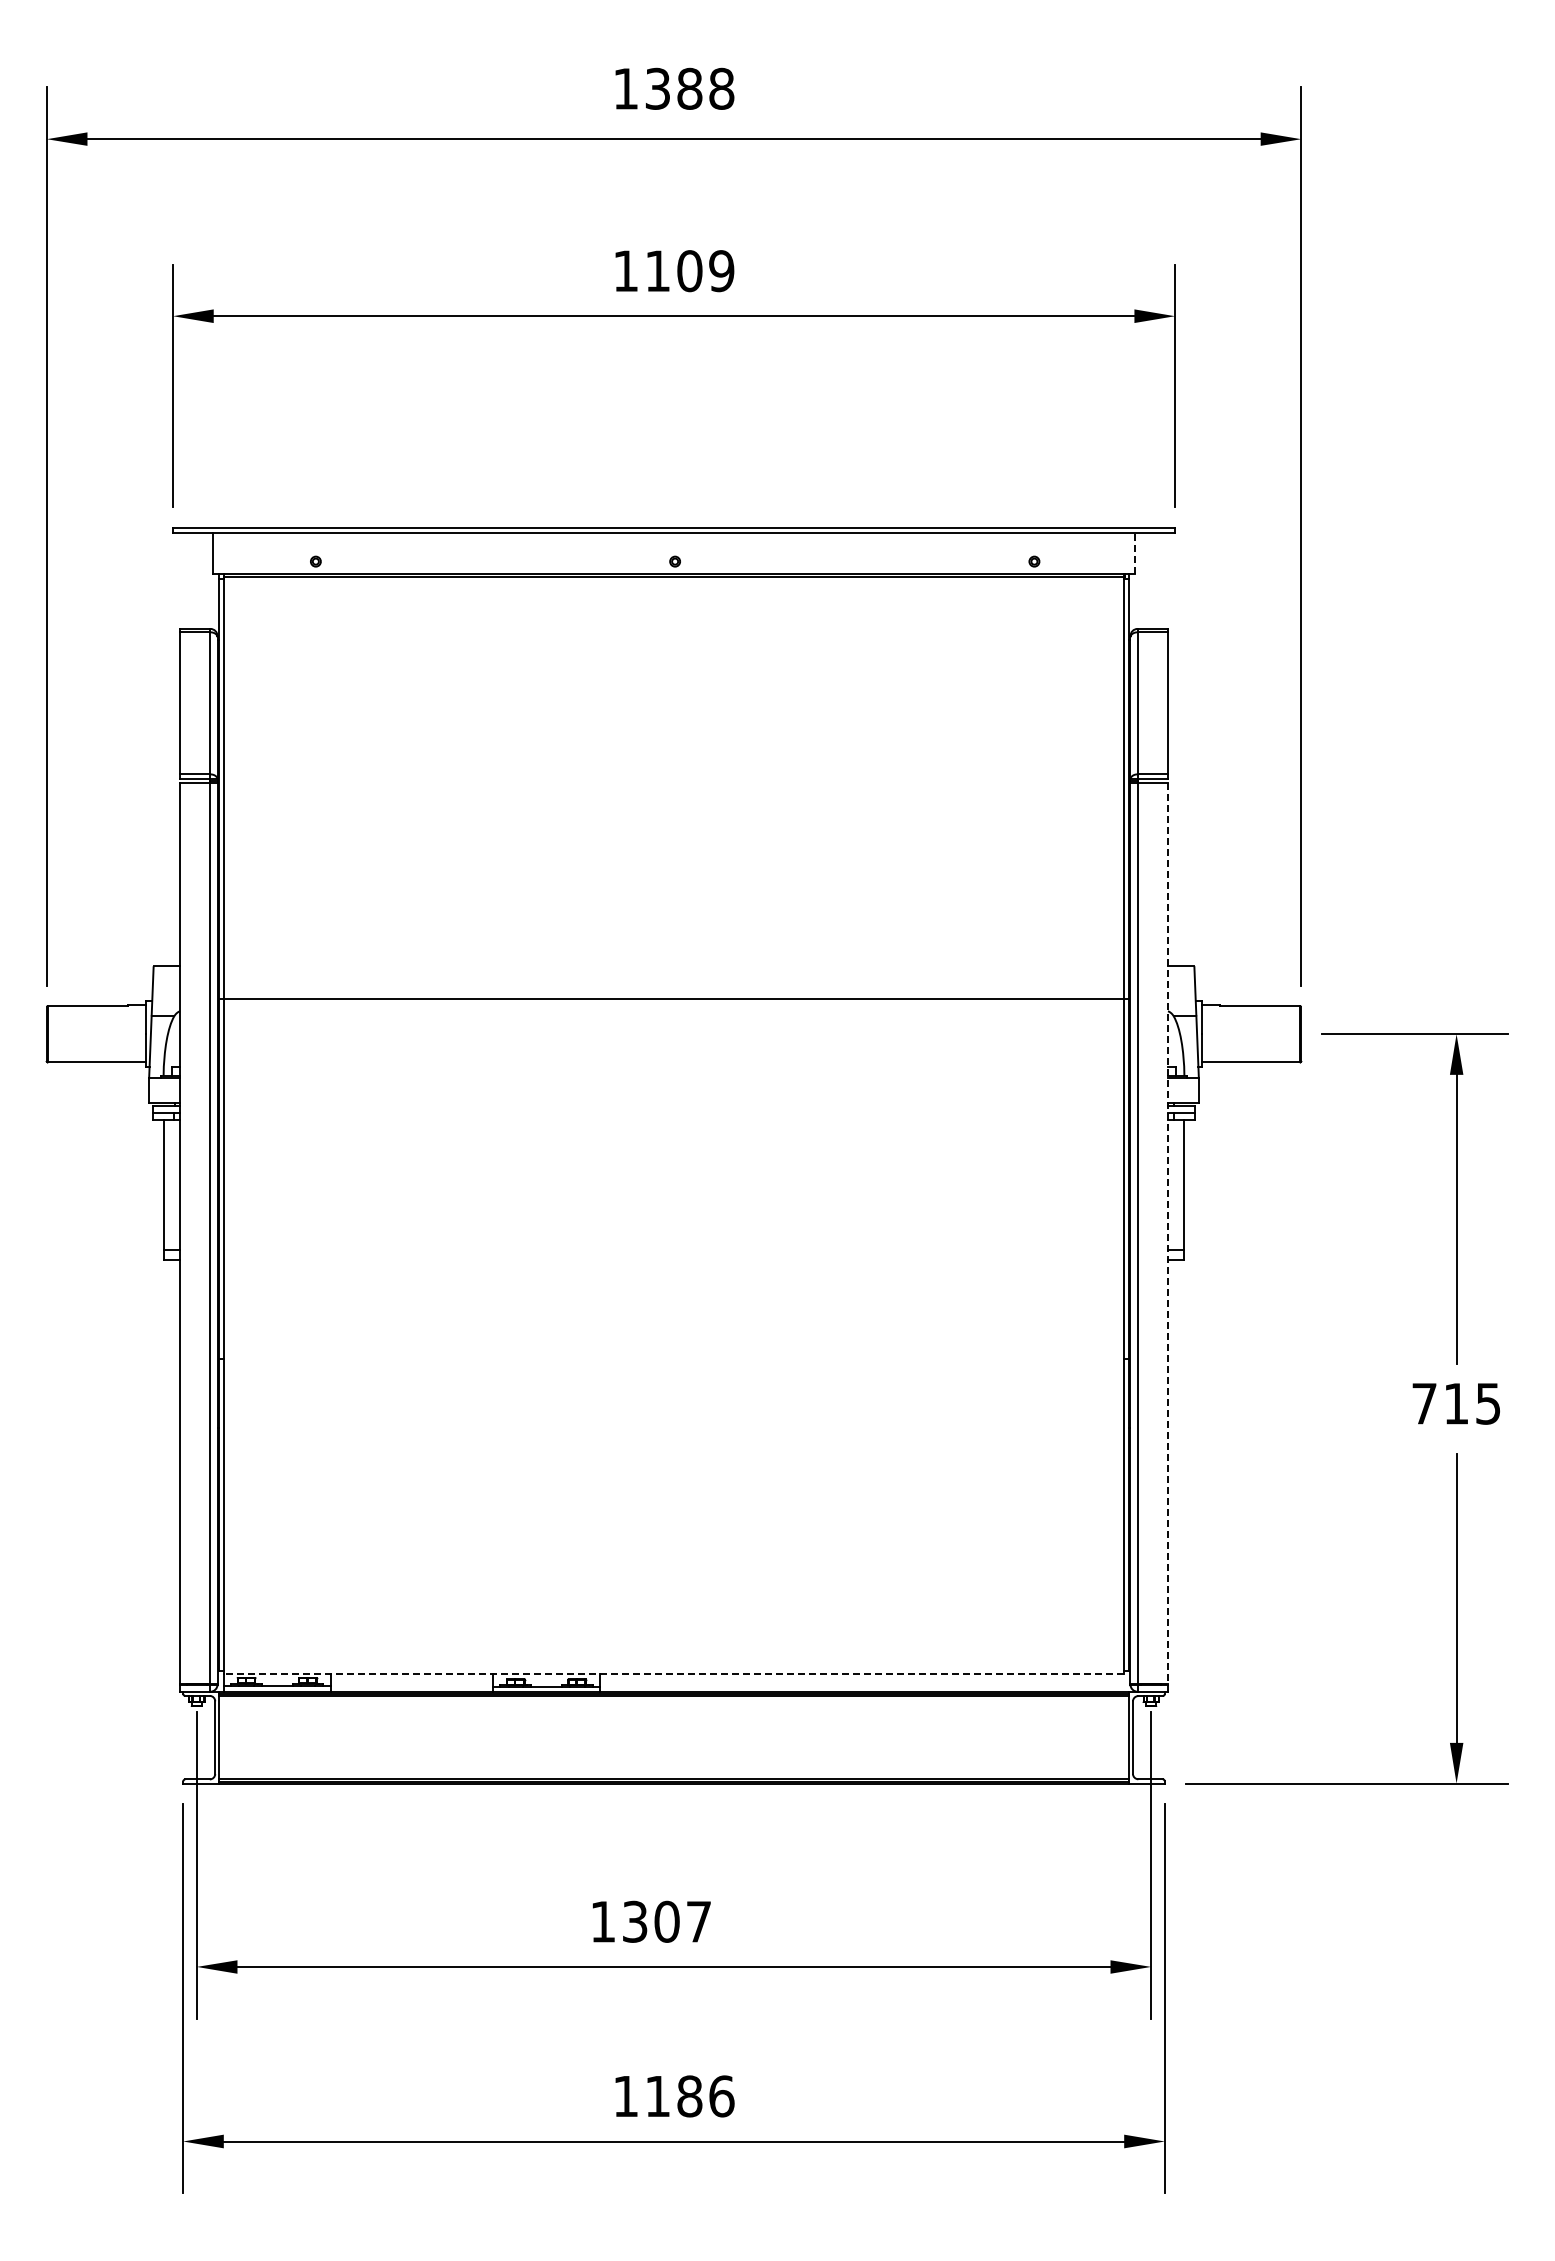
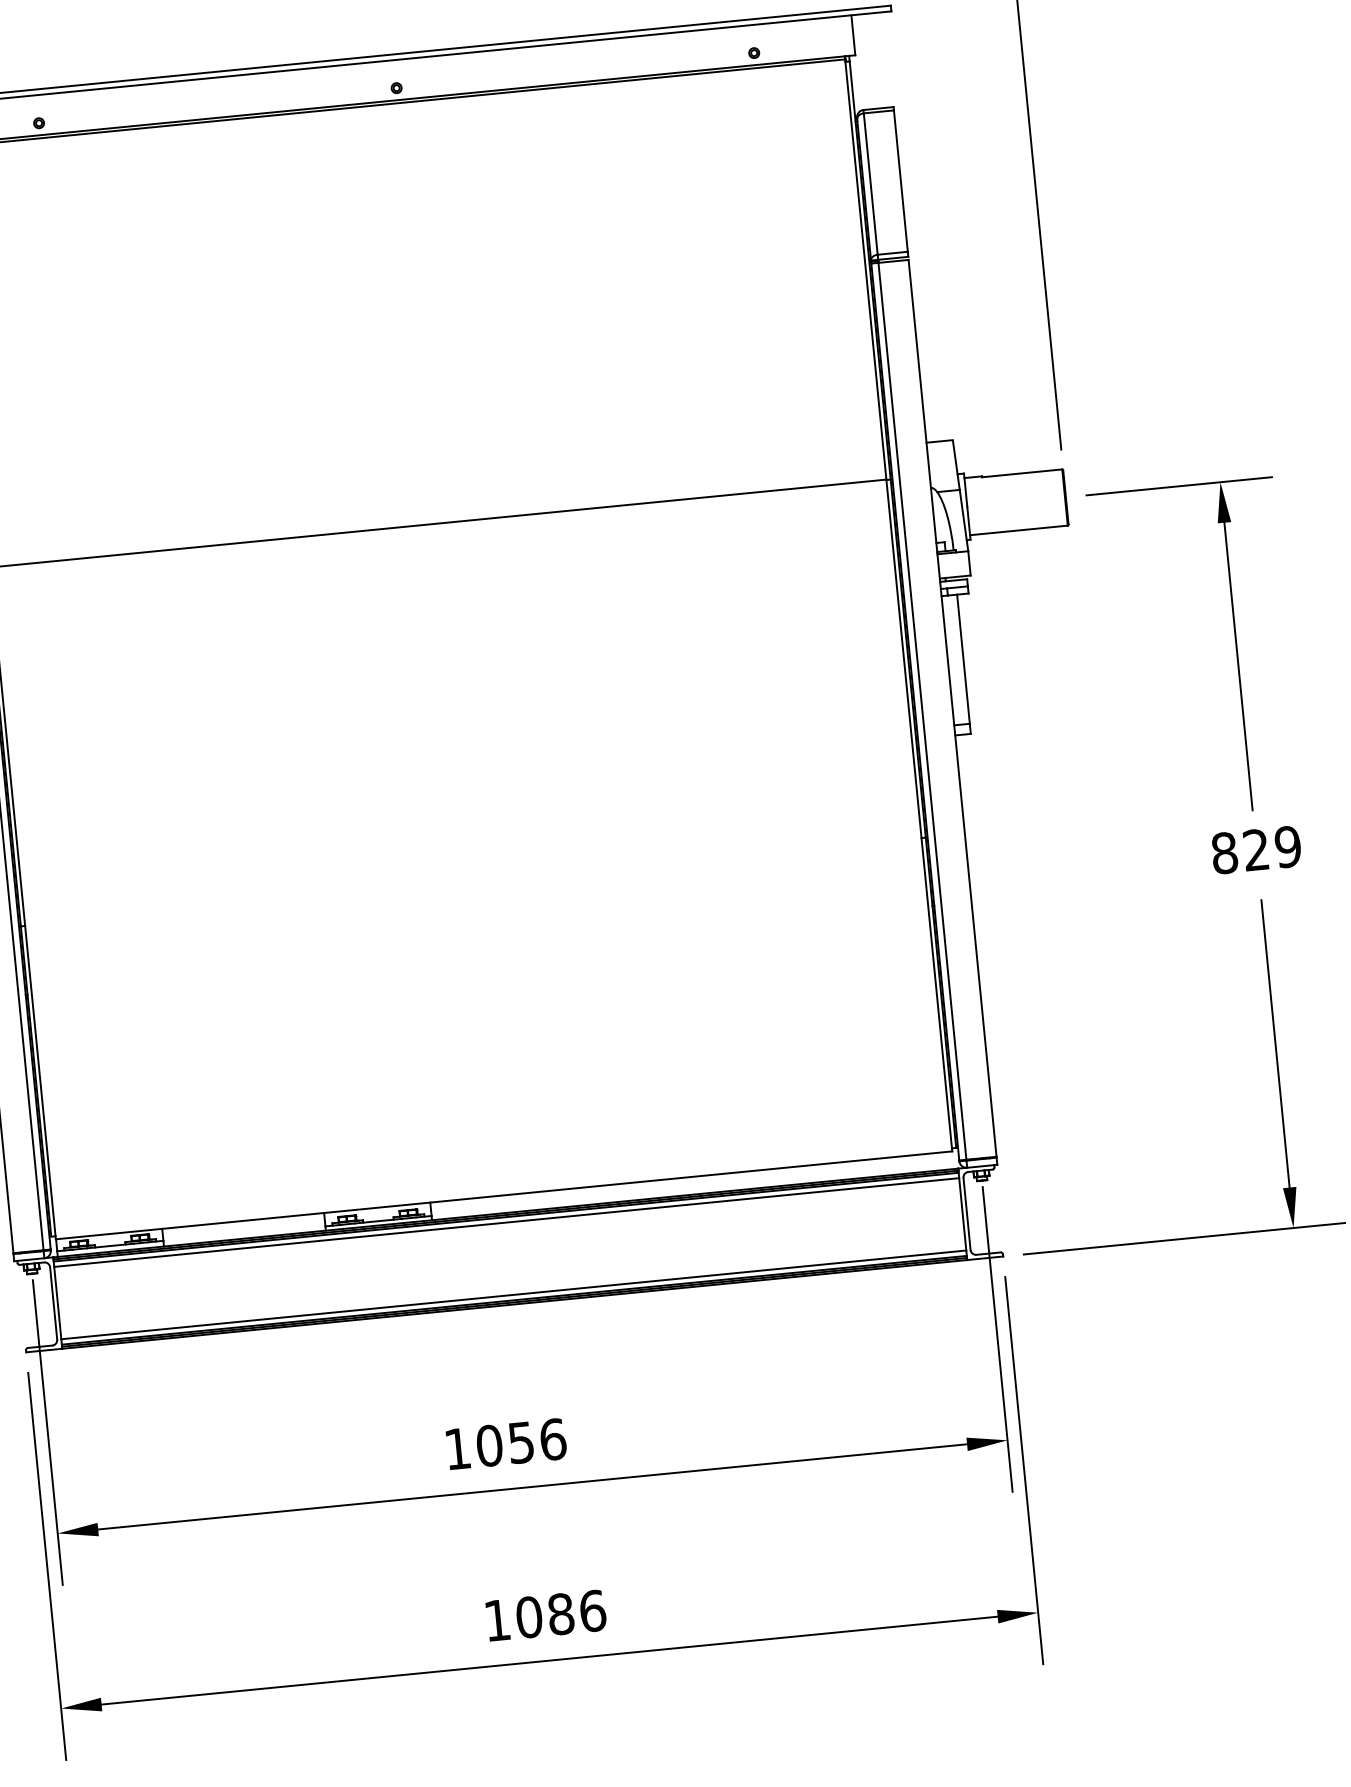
line: (1134, 553) -> (853, 35), dashed -> solid
line: (1167, 1233) -> (952, 708), dashed -> solid
text: (1456, 1403) -> (1256, 849), 715 -> 829
line: (673, 1673) -> (503, 1194), dashed -> solid
line: (673, 1701) -> (506, 1222), added
line: (673, 1774) -> (513, 1295), added
text: (666, 1921) -> (520, 1442), 1307 -> 1056
text: (657, 2096) -> (528, 1617), 1186 -> 1086

